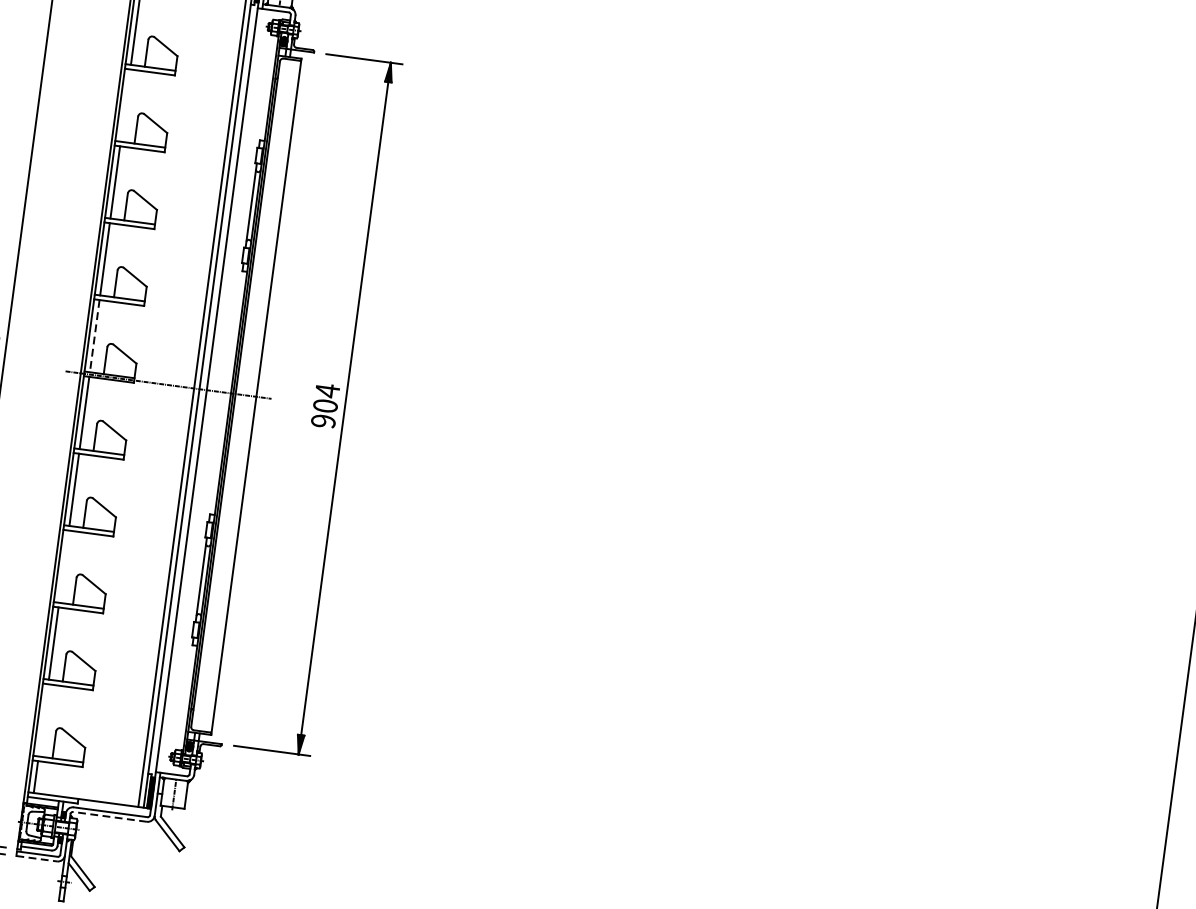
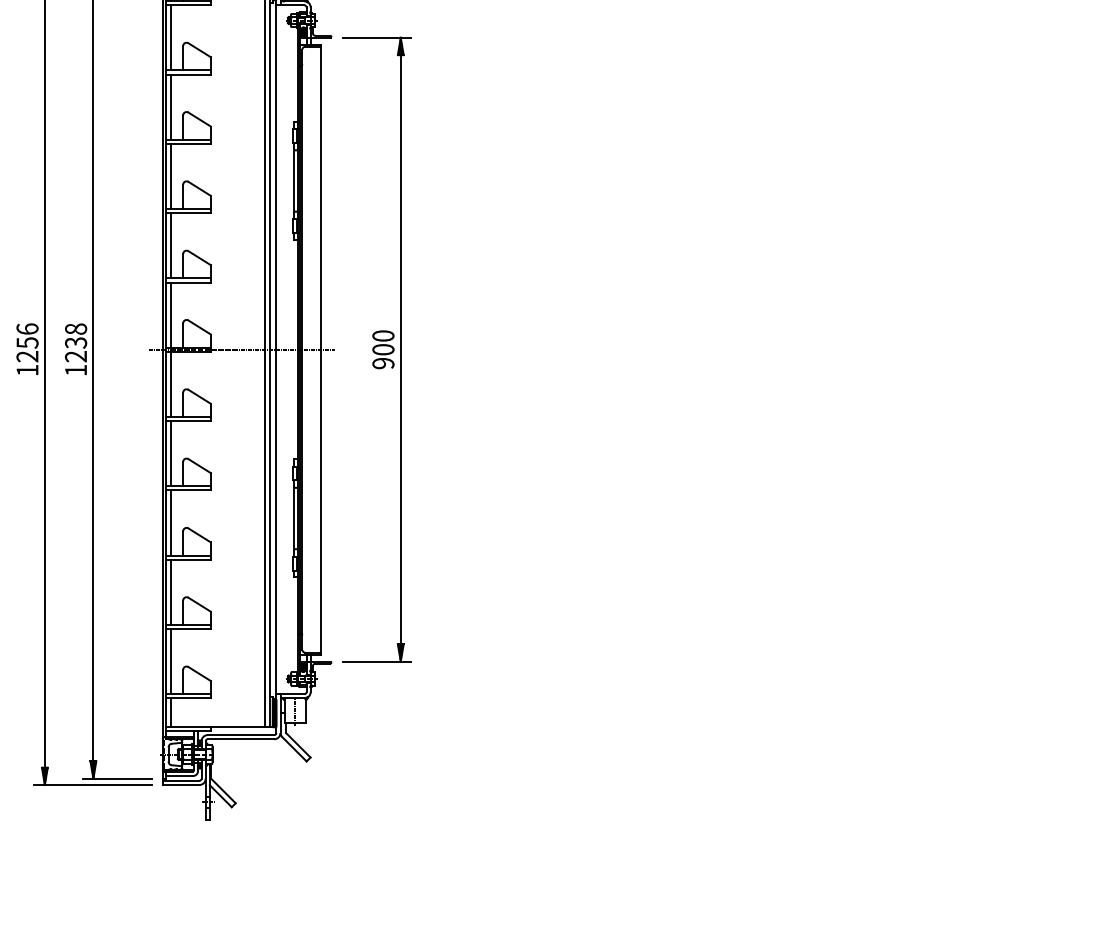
line: (125, 104) -> (170, 106), added
line: (94, 336) -> (170, 315), dashed -> solid
text: (327, 390) -> (383, 335), 904 -> 900
line: (63, 566) -> (170, 522), added
line: (43, 720) -> (170, 661), added
line: (109, 817) -> (240, 739), dashed -> solid
line: (37, 859) -> (181, 785), dashed -> solid

